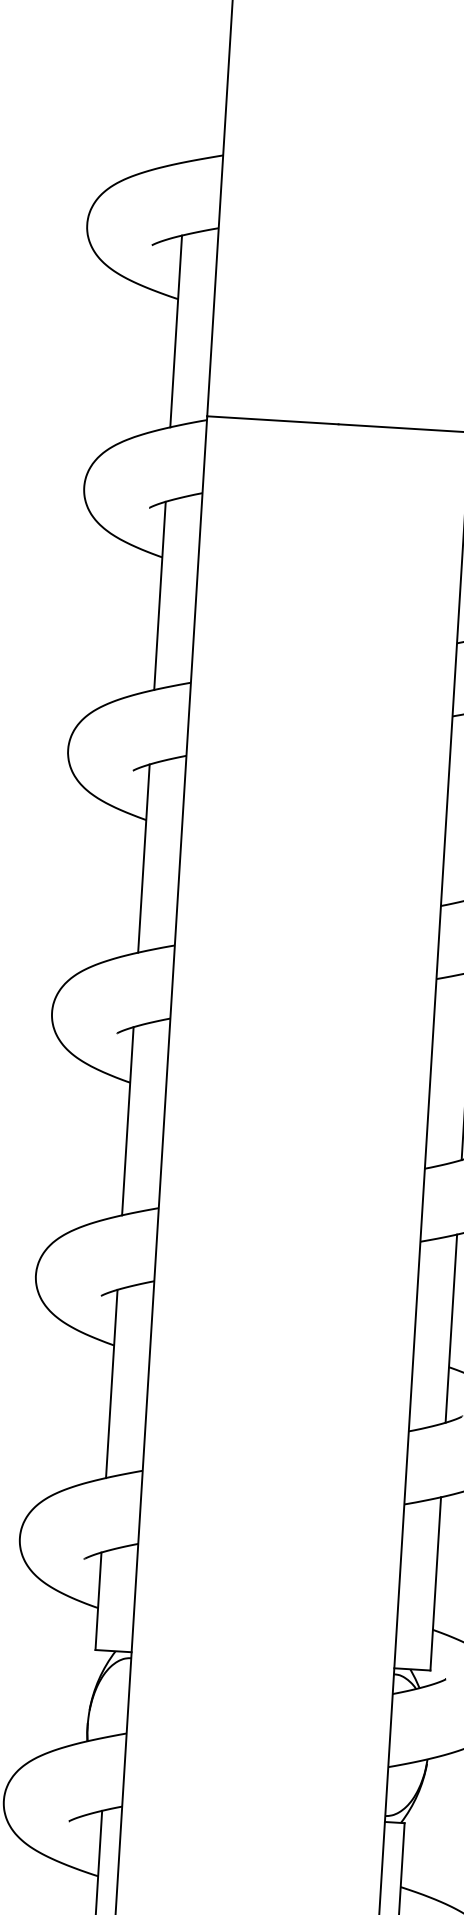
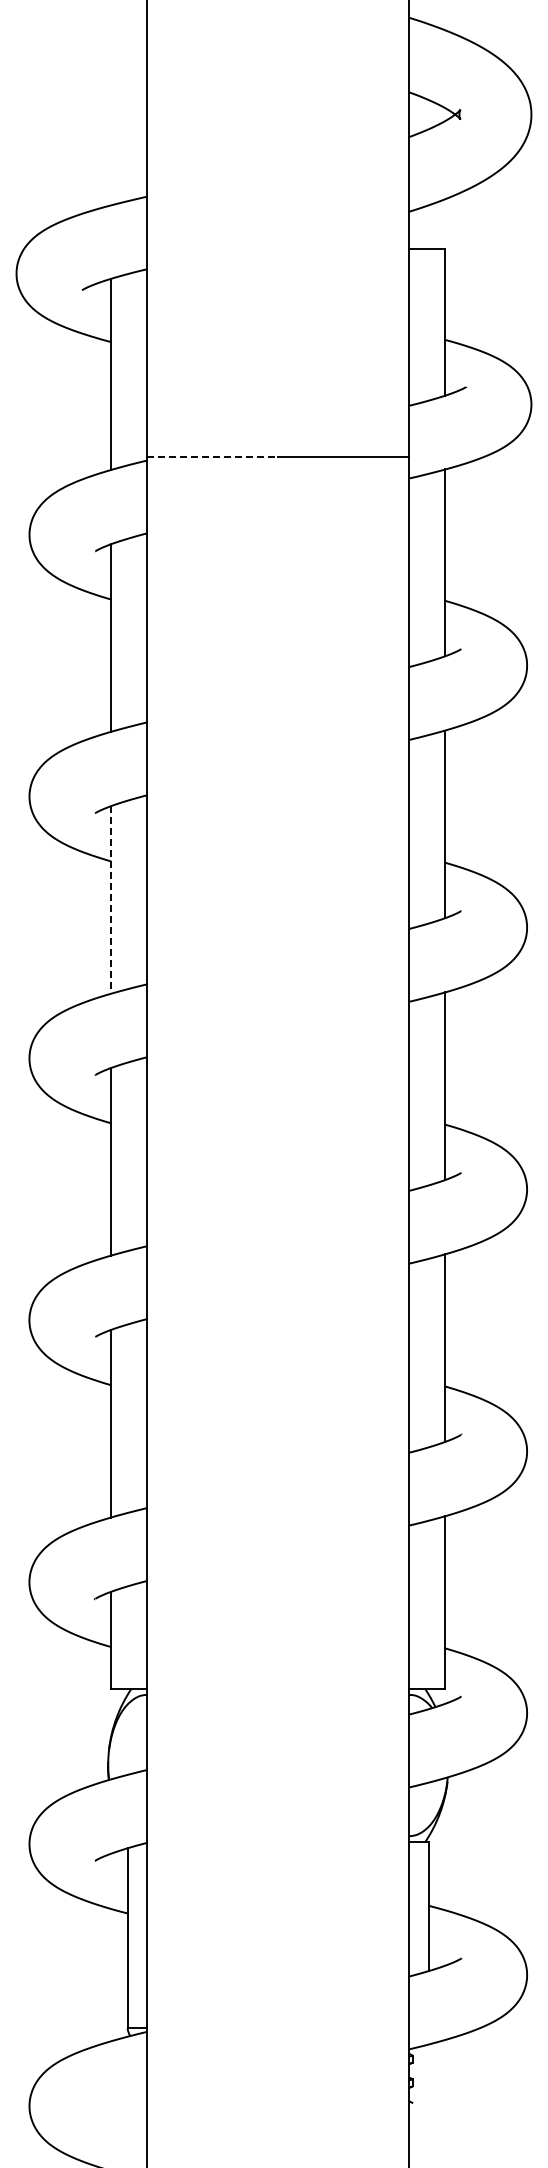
line: (273, 420) -> (213, 456), solid -> dashed
line: (144, 858) -> (111, 899), solid -> dashed

